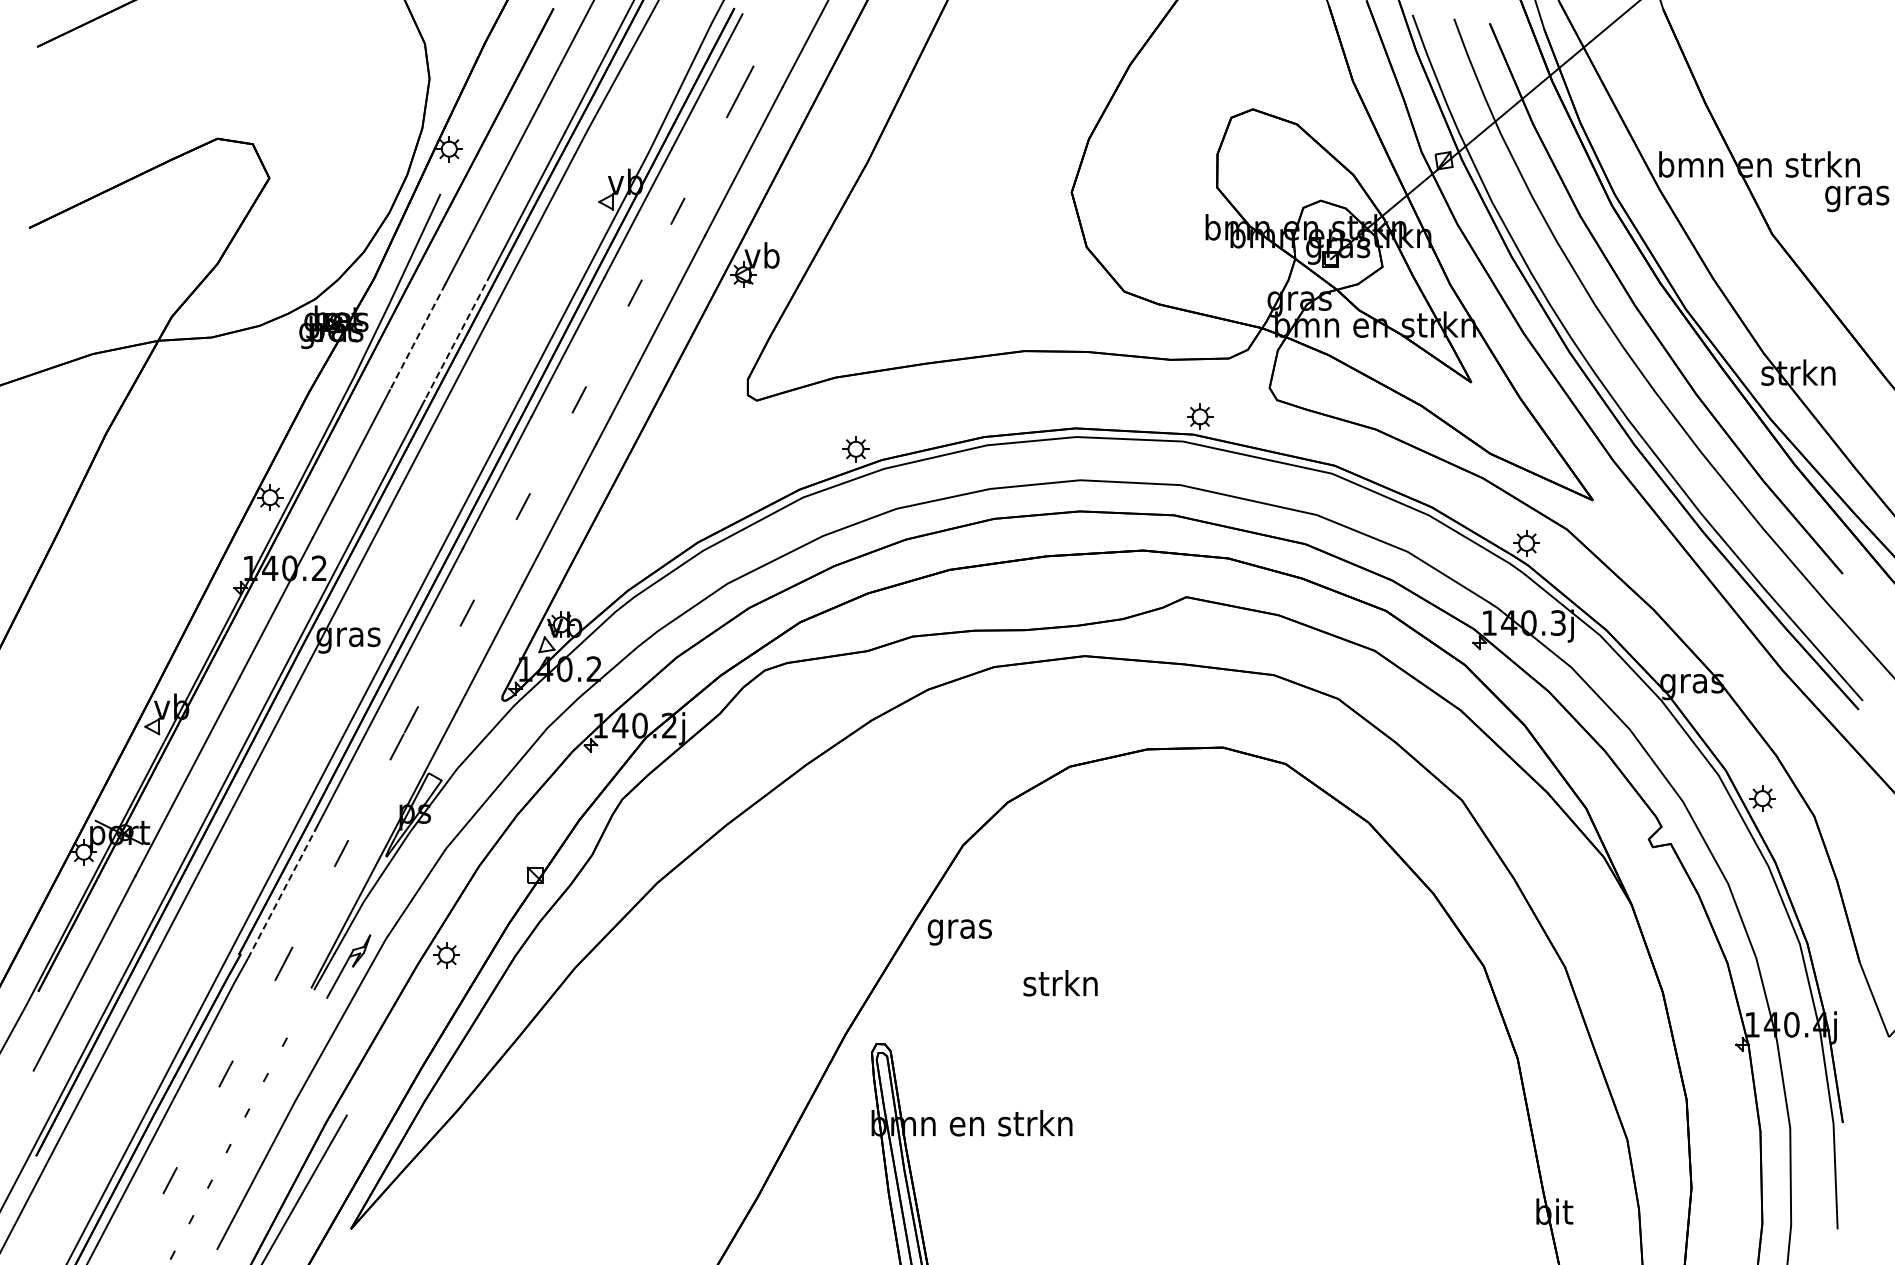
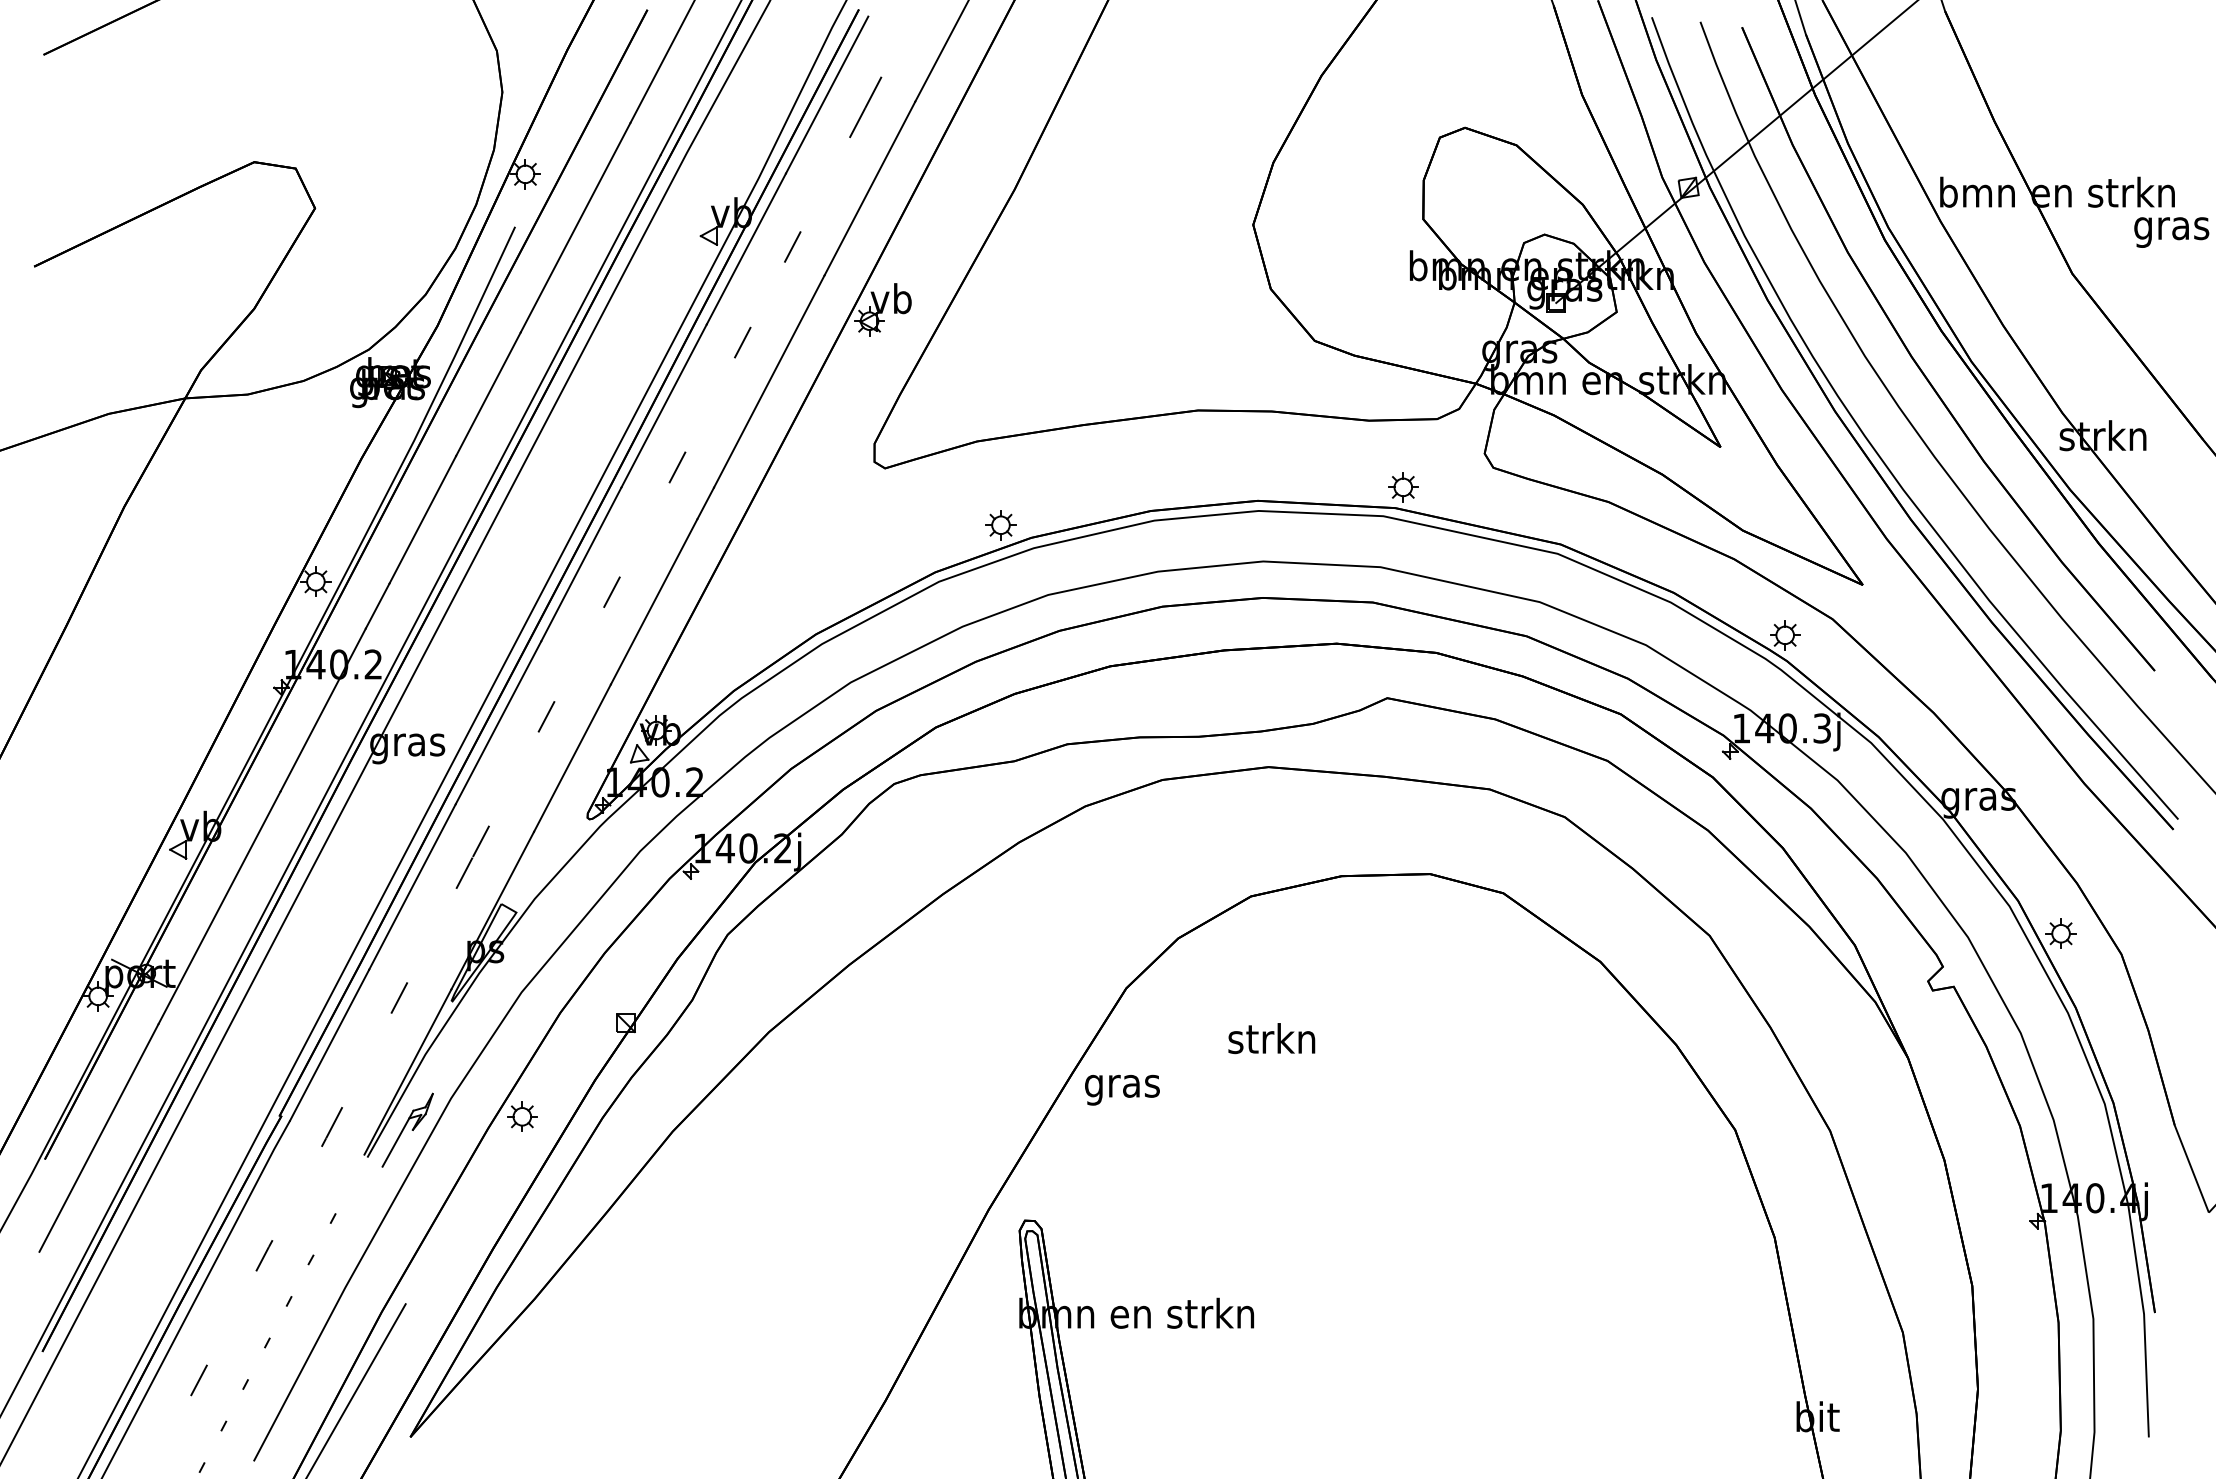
line: (417, 337) -> (488, 394), dashed -> solid
line: (457, 337) -> (535, 394), dashed -> solid
line: (281, 893) -> (329, 1044), dashed -> solid
text: (1060, 983) -> (1271, 1038), moved

